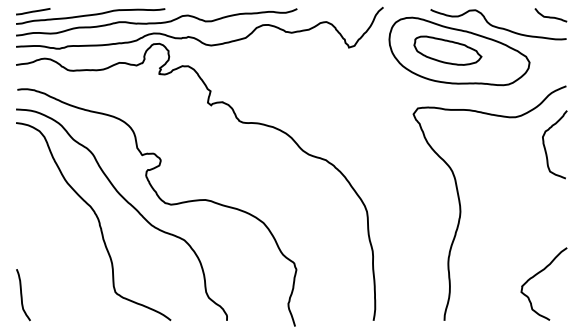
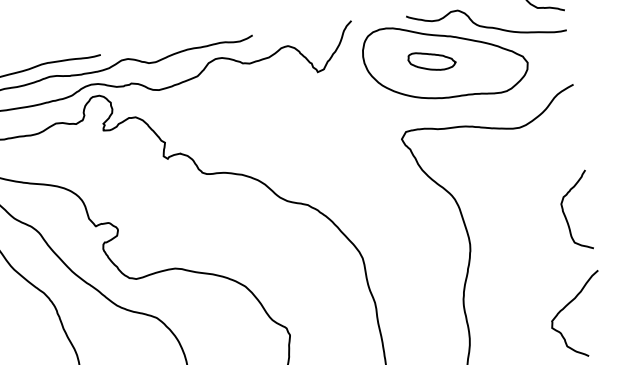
part: (447, 50) -> (431, 60), size x0.6
curve: (545, 146) -> (565, 214), moved

